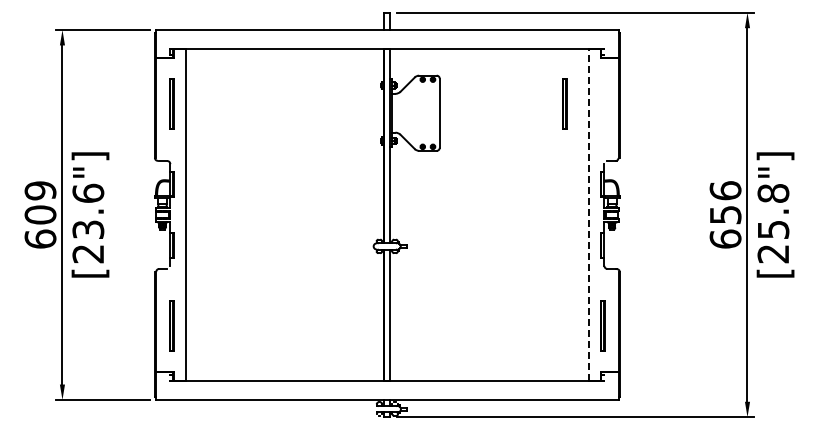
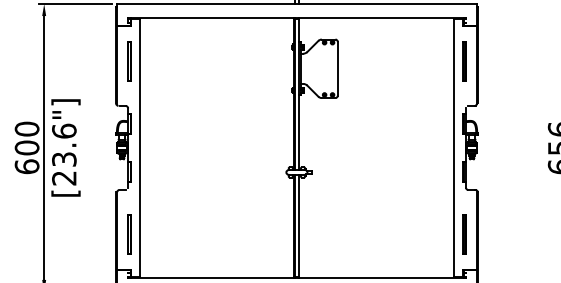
part: (564, 103) -> (464, 61), moved
text: (40, 190) -> (27, 128), 609 -> 600
line: (588, 214) -> (453, 147), dashed -> solid

